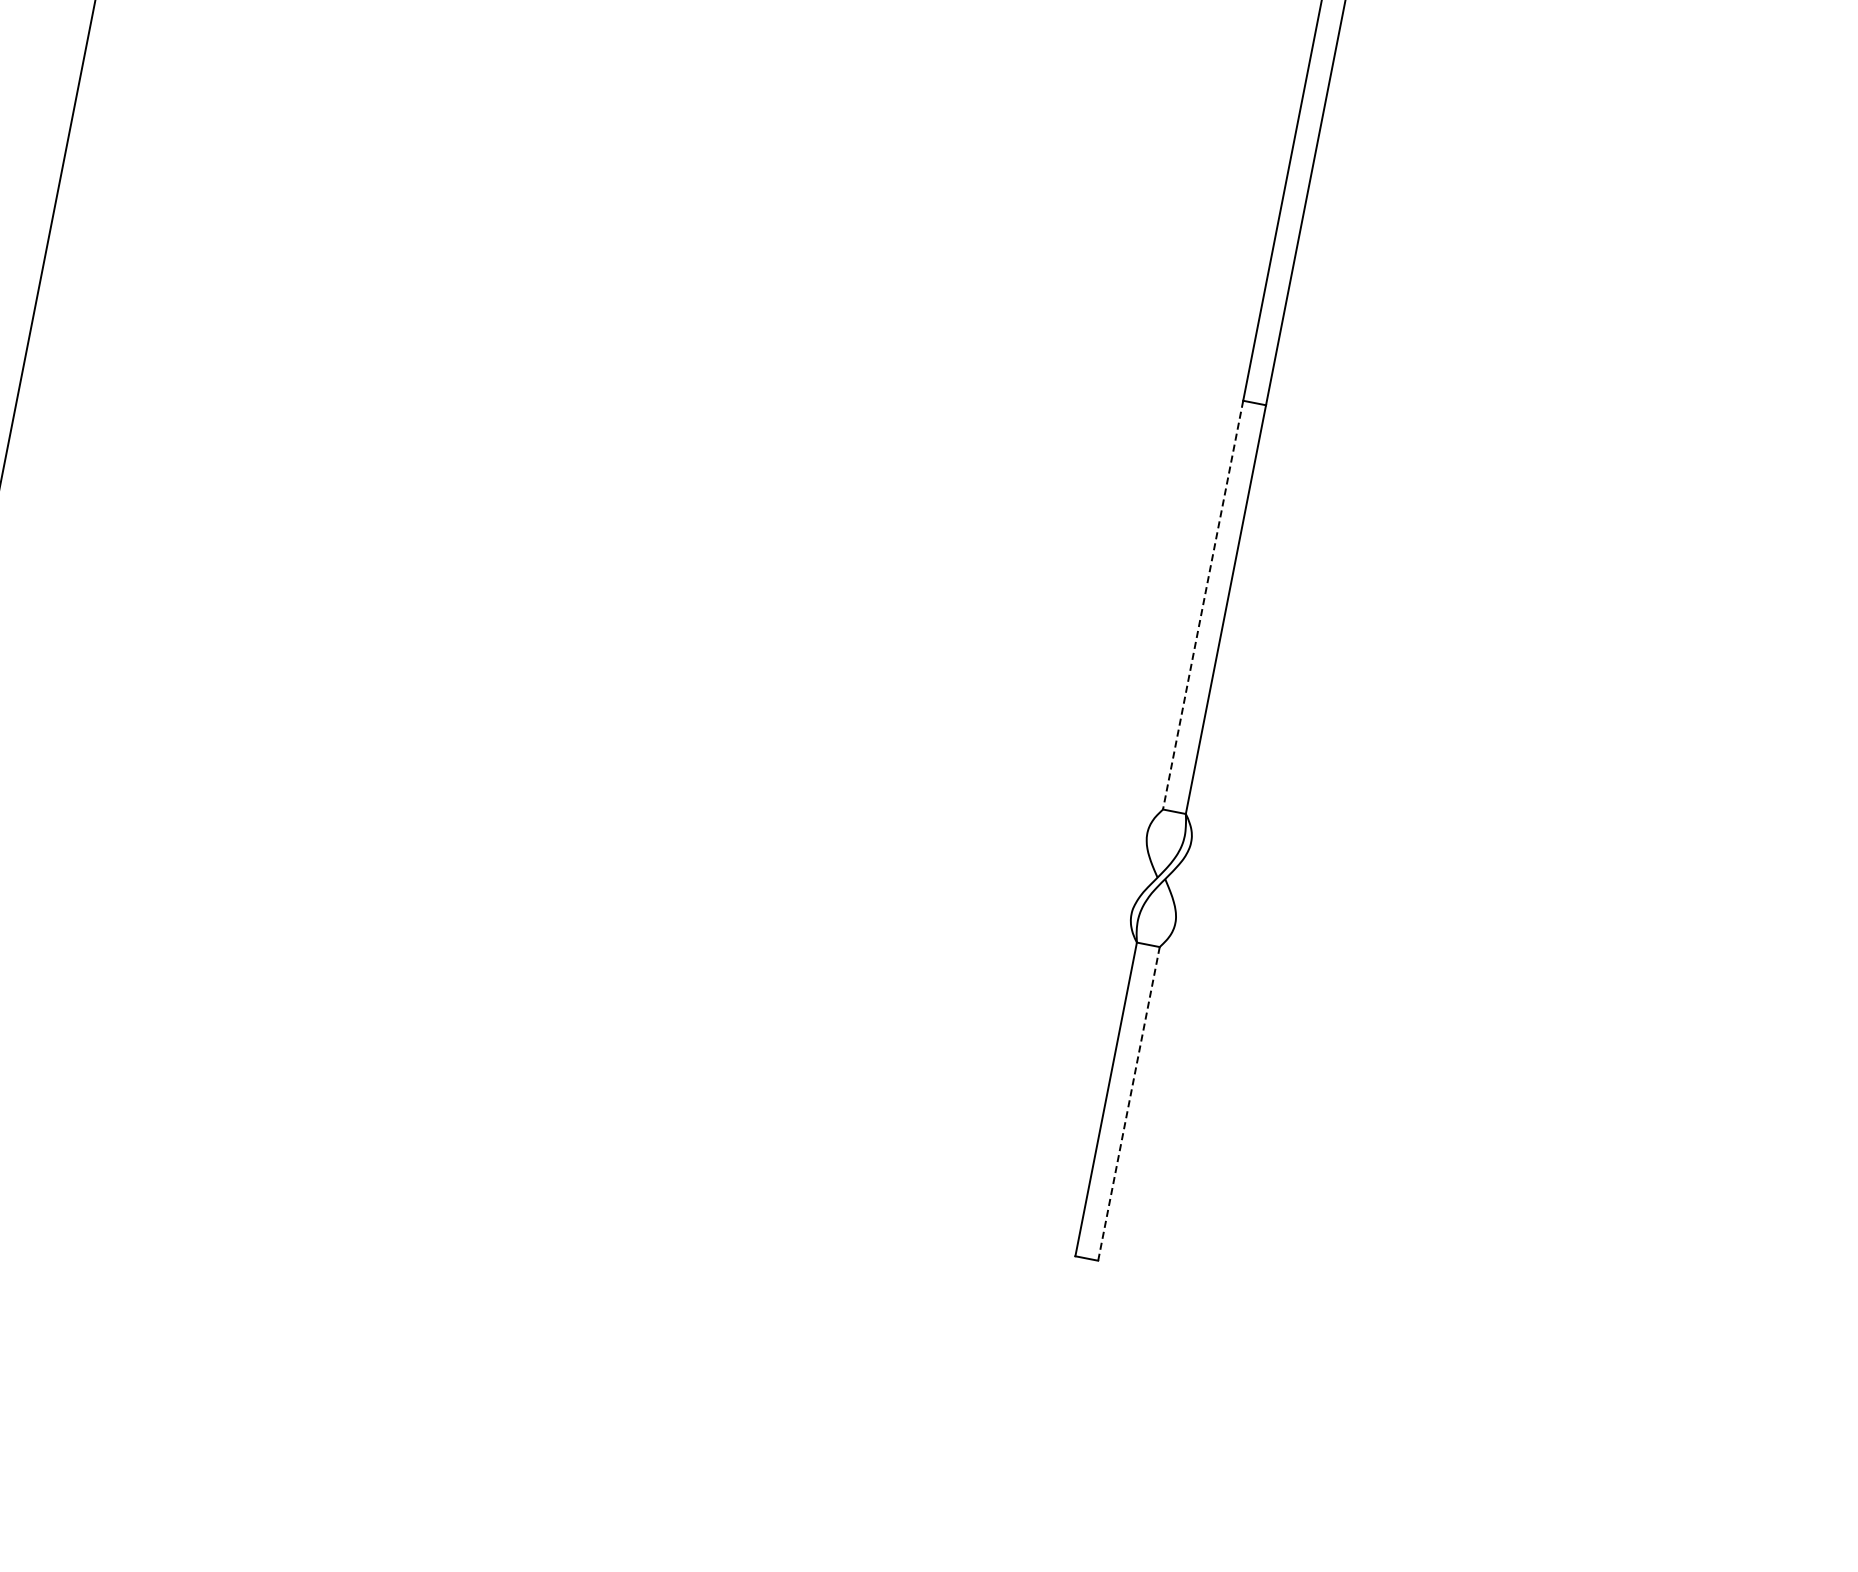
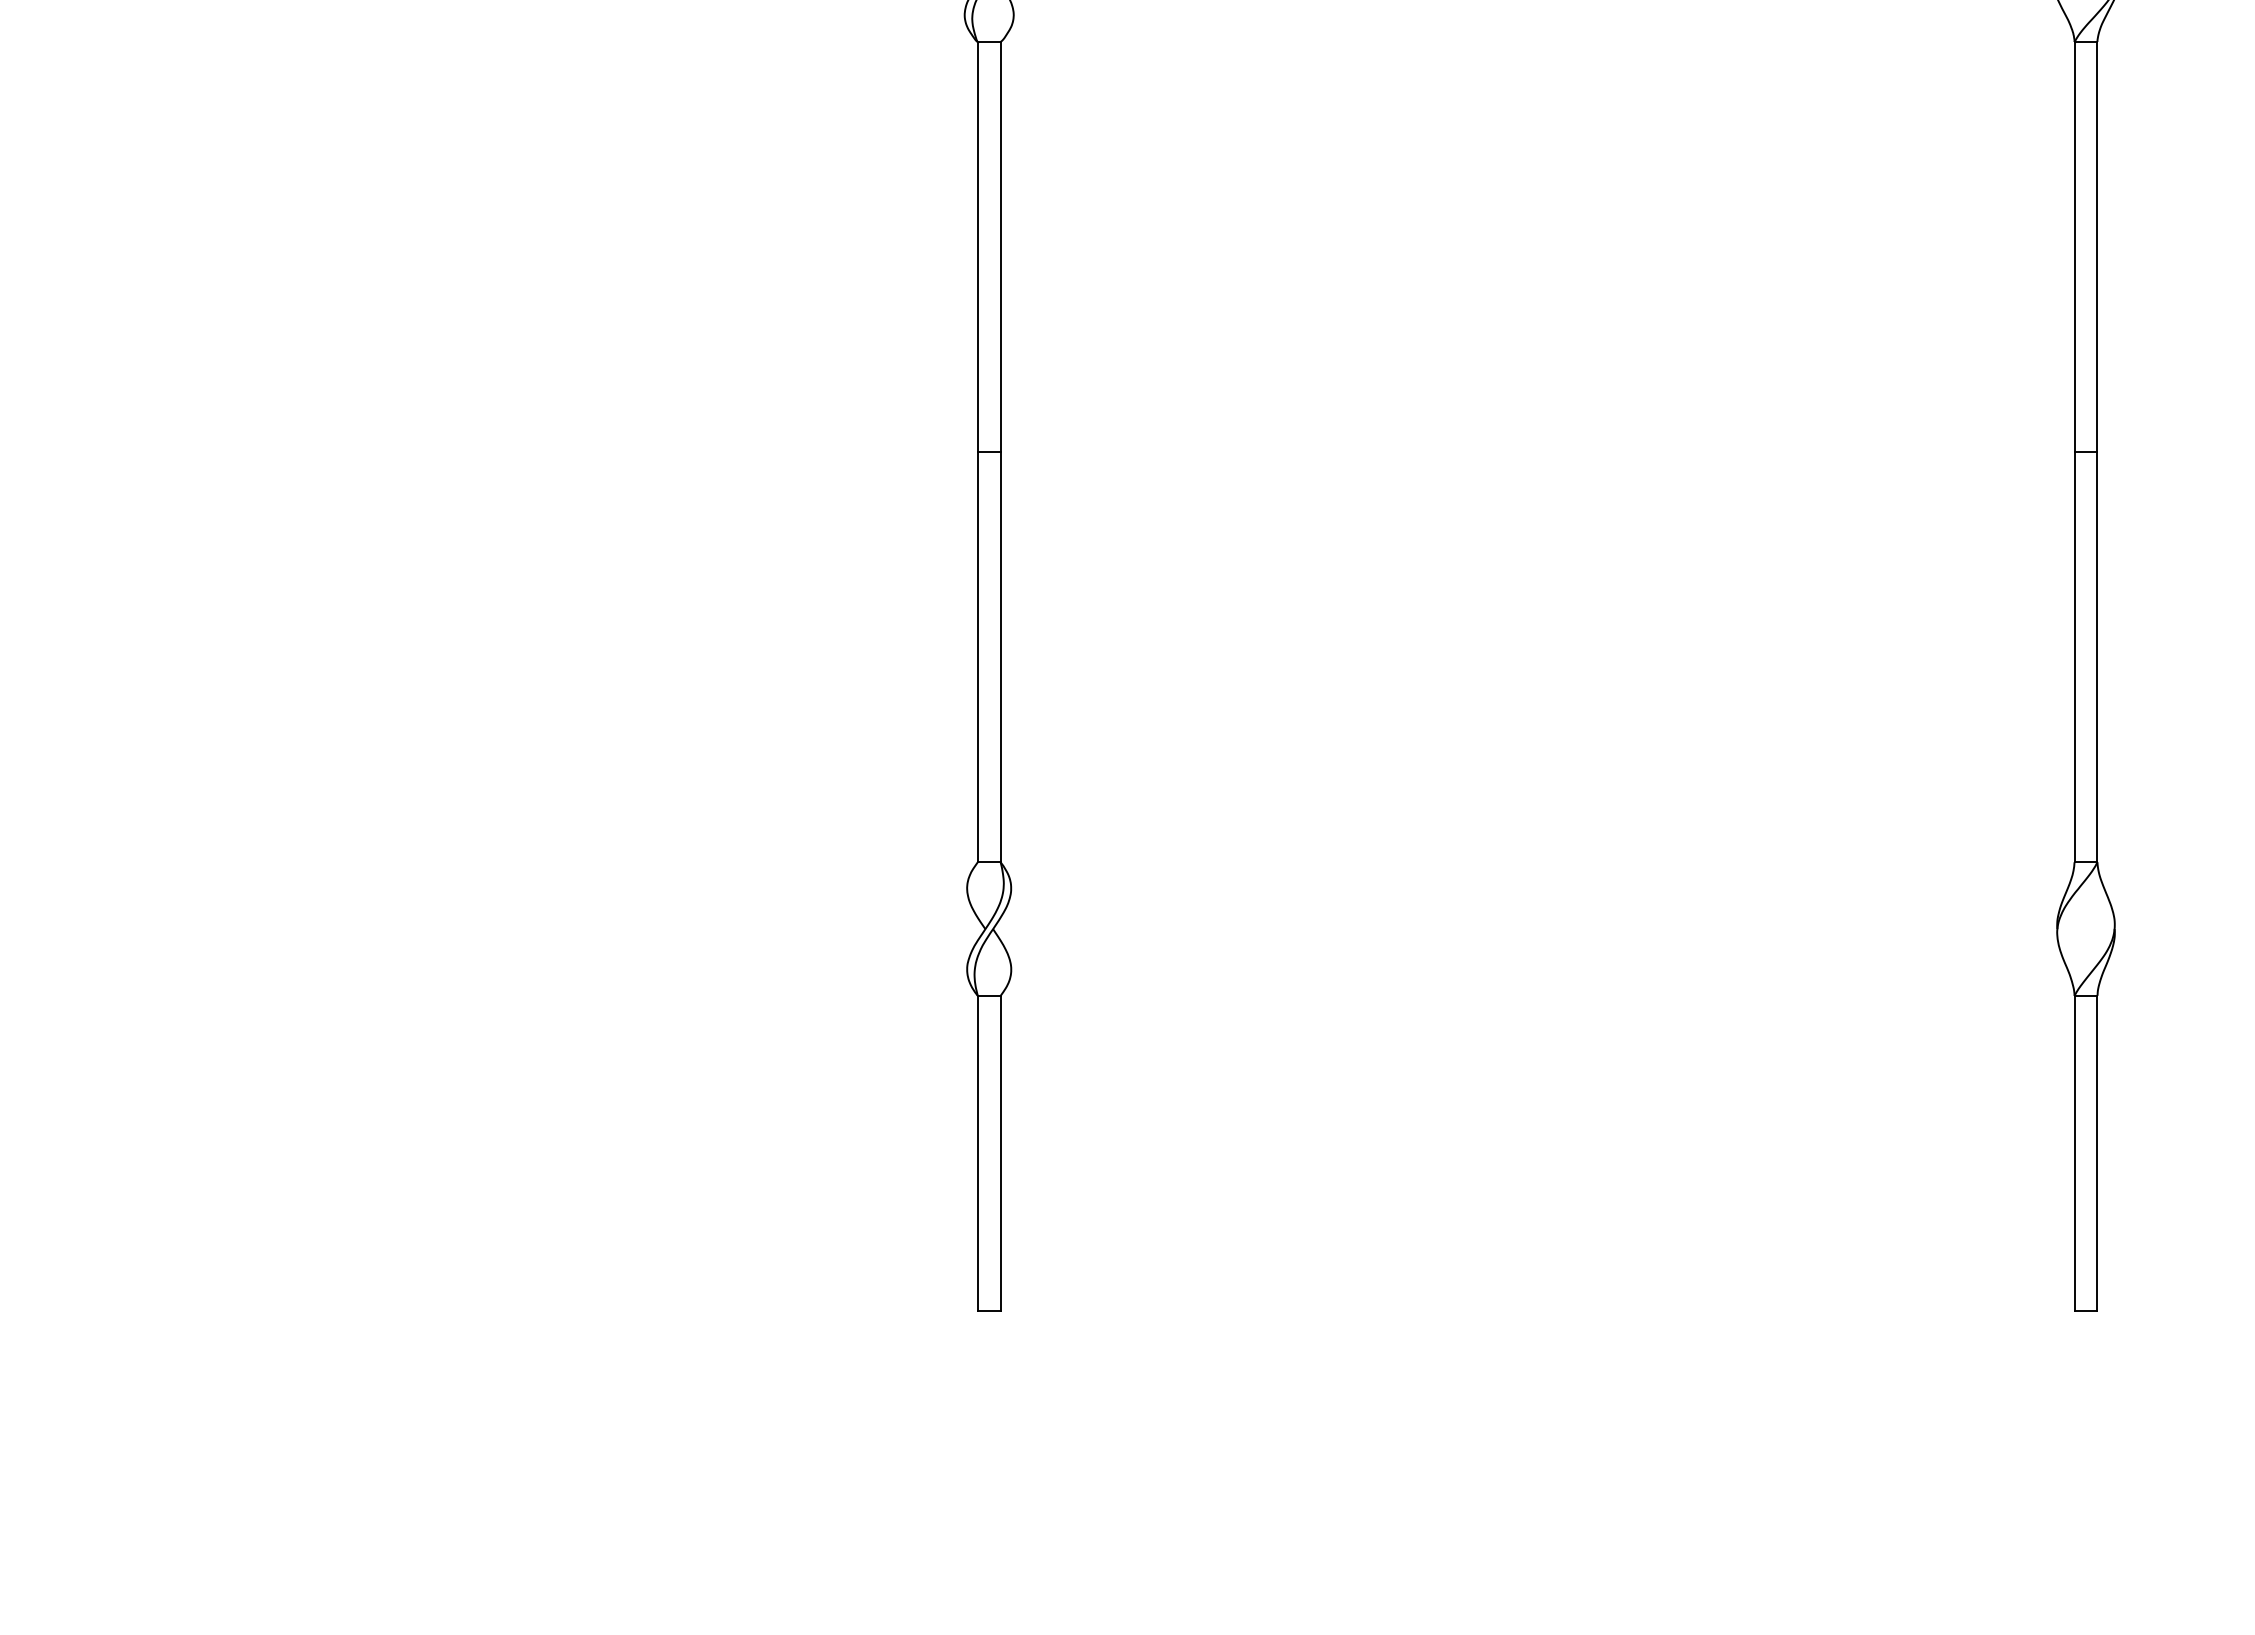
line: (1202, 605) -> (977, 657), dashed -> solid
line: (1128, 1103) -> (1000, 1152), dashed -> solid

